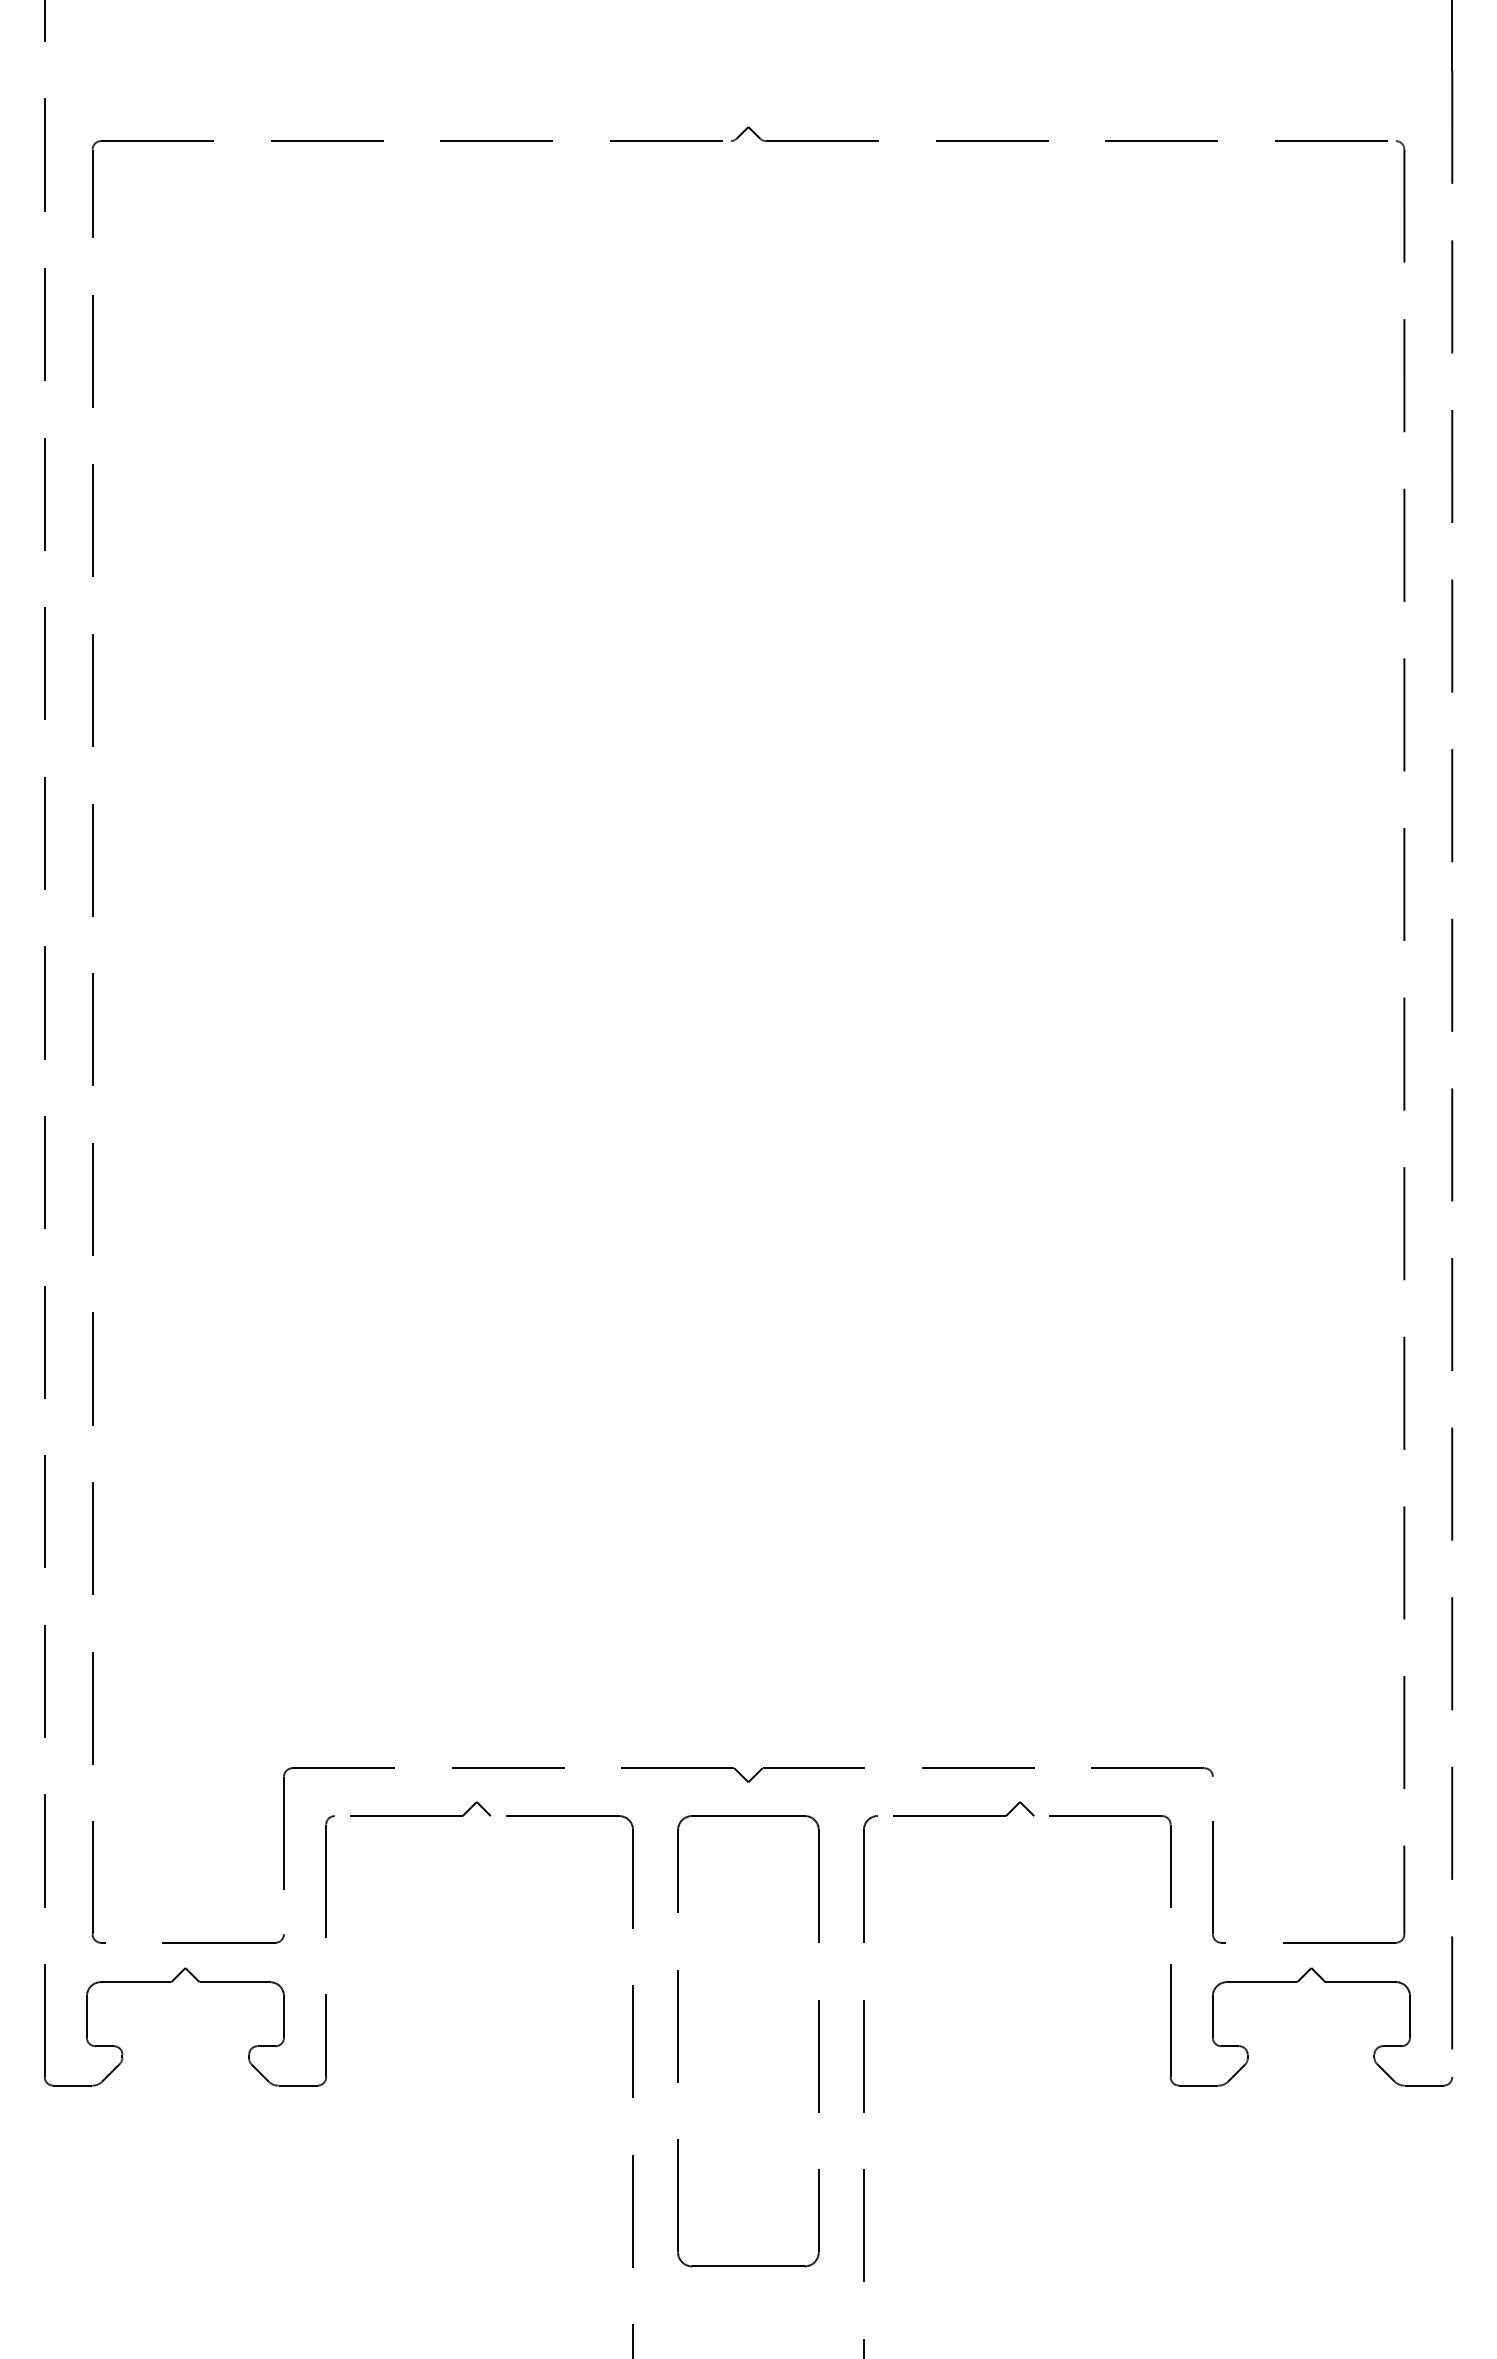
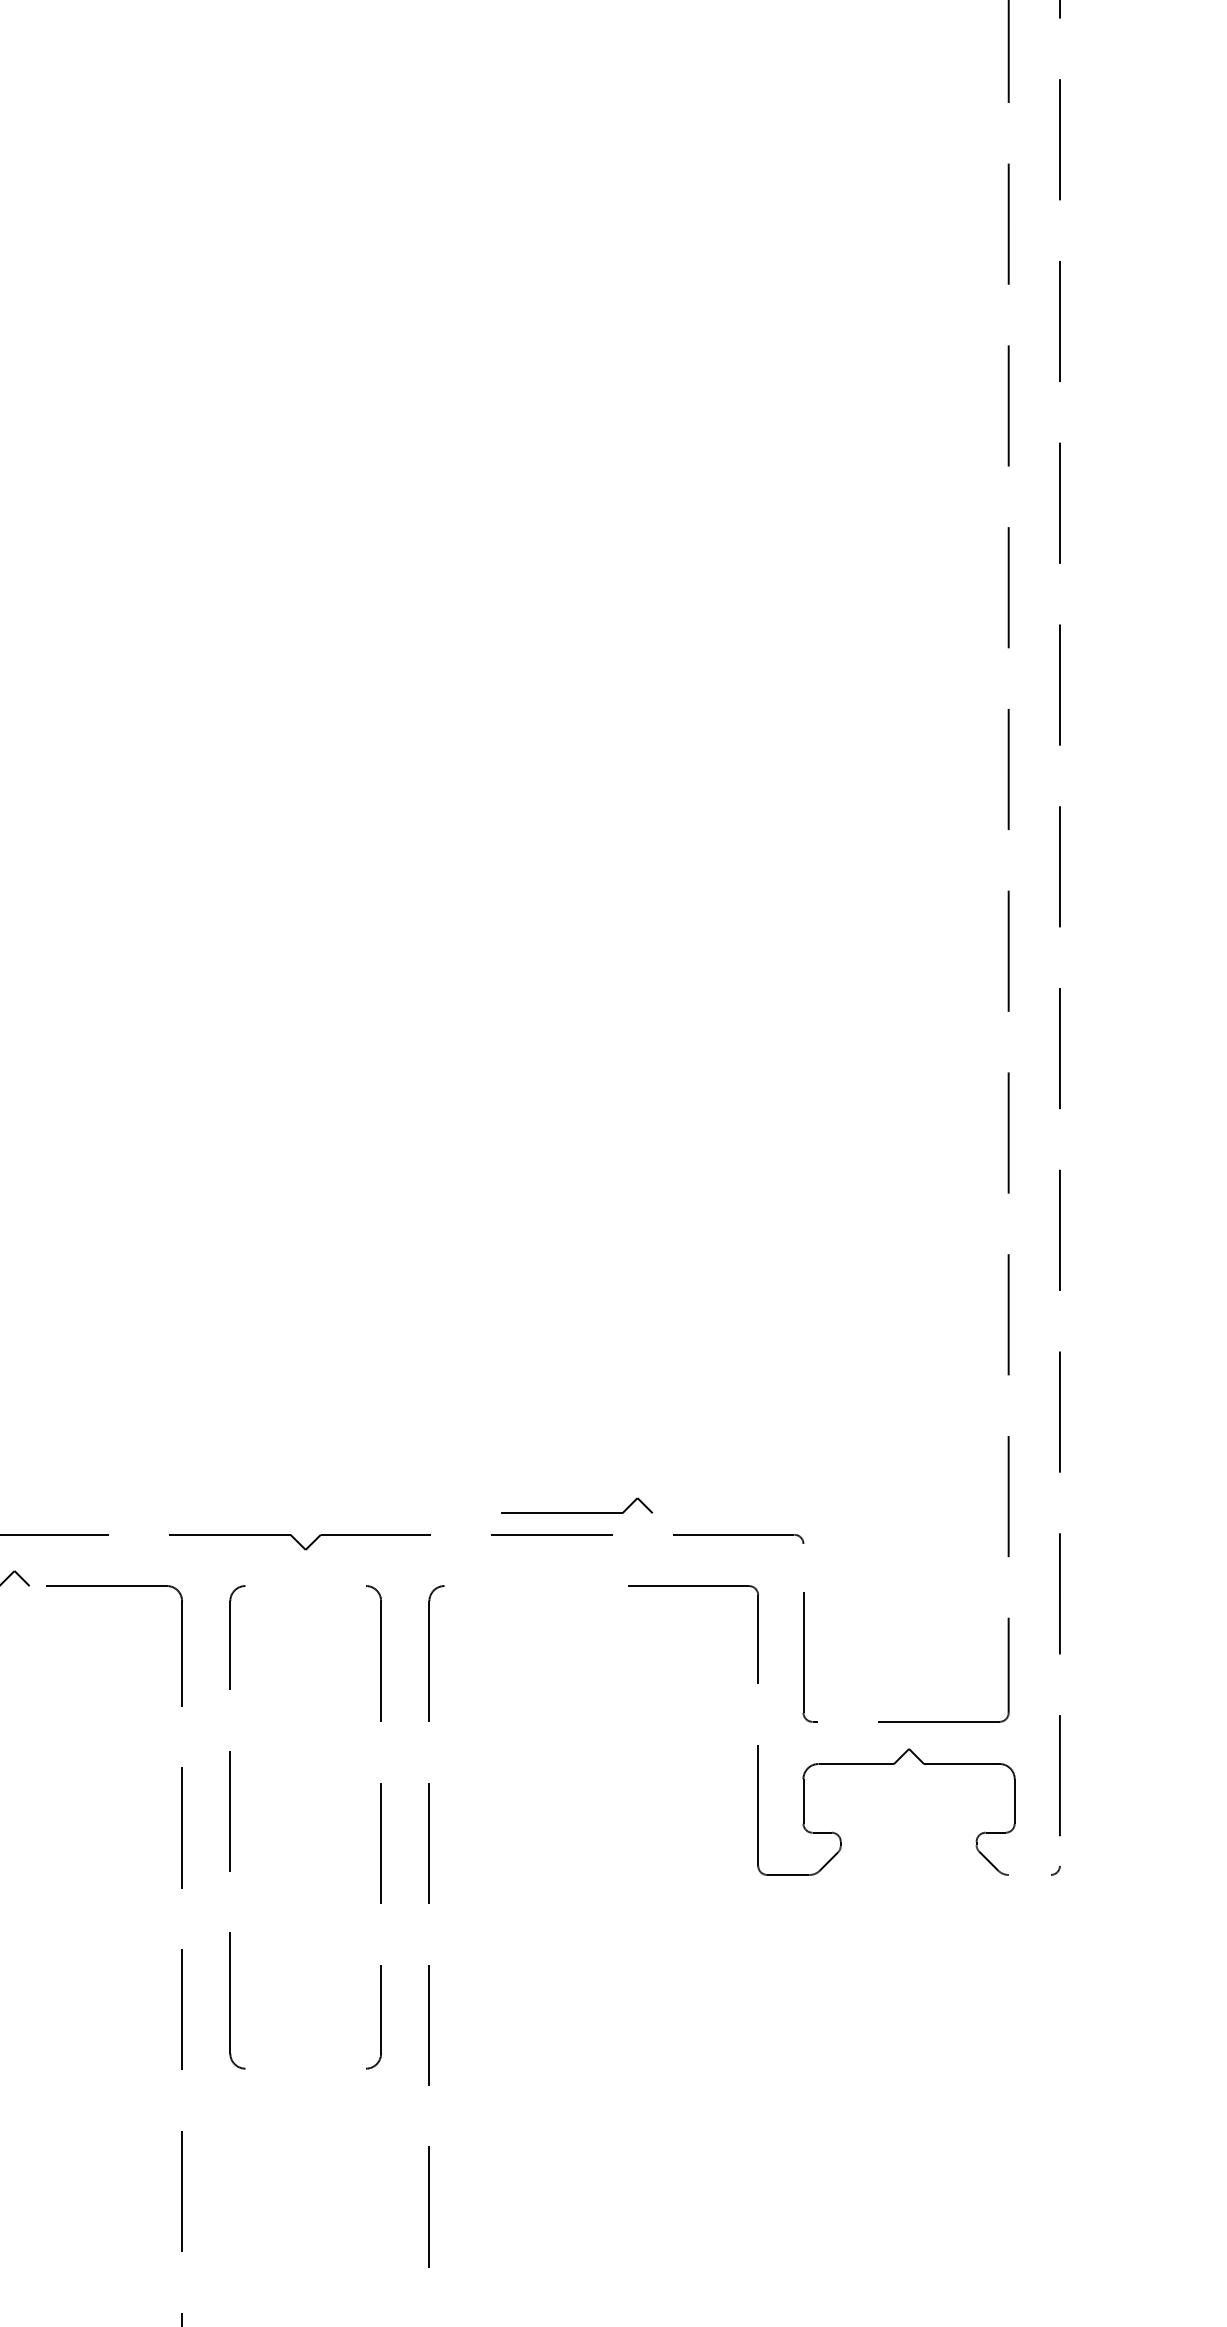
part: (963, 1815) -> (576, 1512), moved
line: (748, 1816) -> (305, 1586), removed
line: (1423, 2085) -> (1029, 1874), removed
line: (748, 2266) -> (305, 2068), removed

